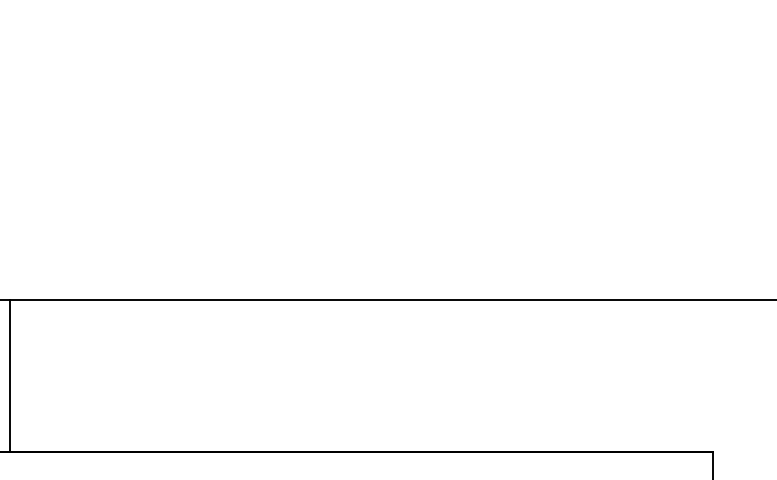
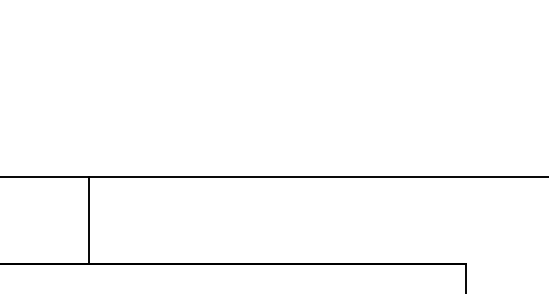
line: (10, 376) -> (89, 220), moved

